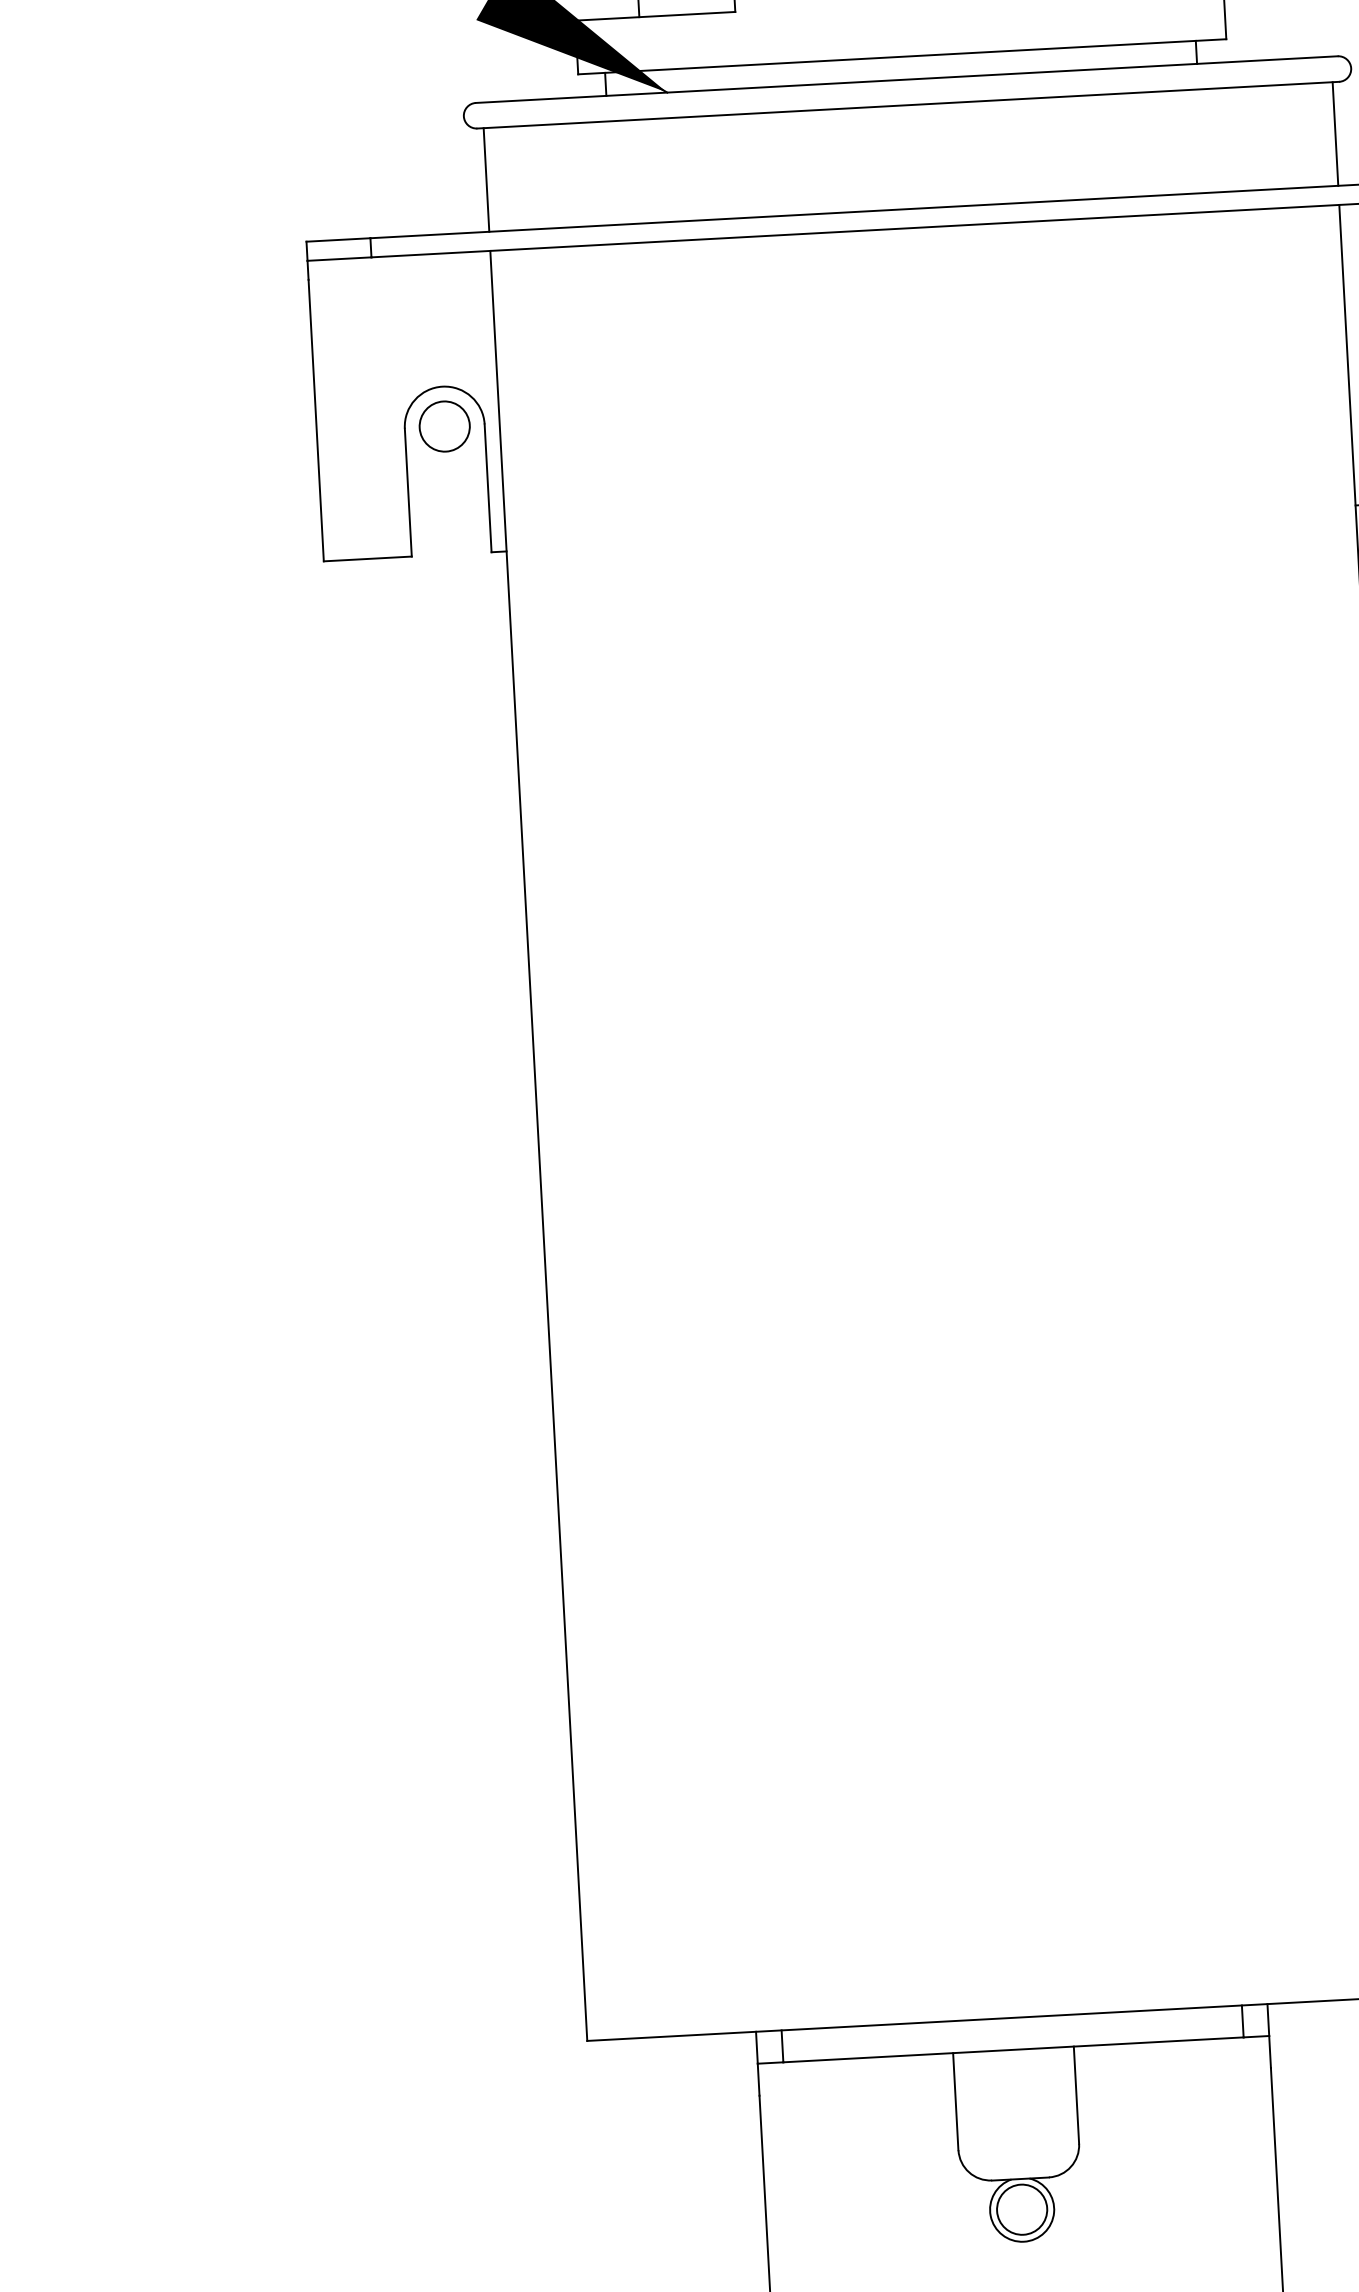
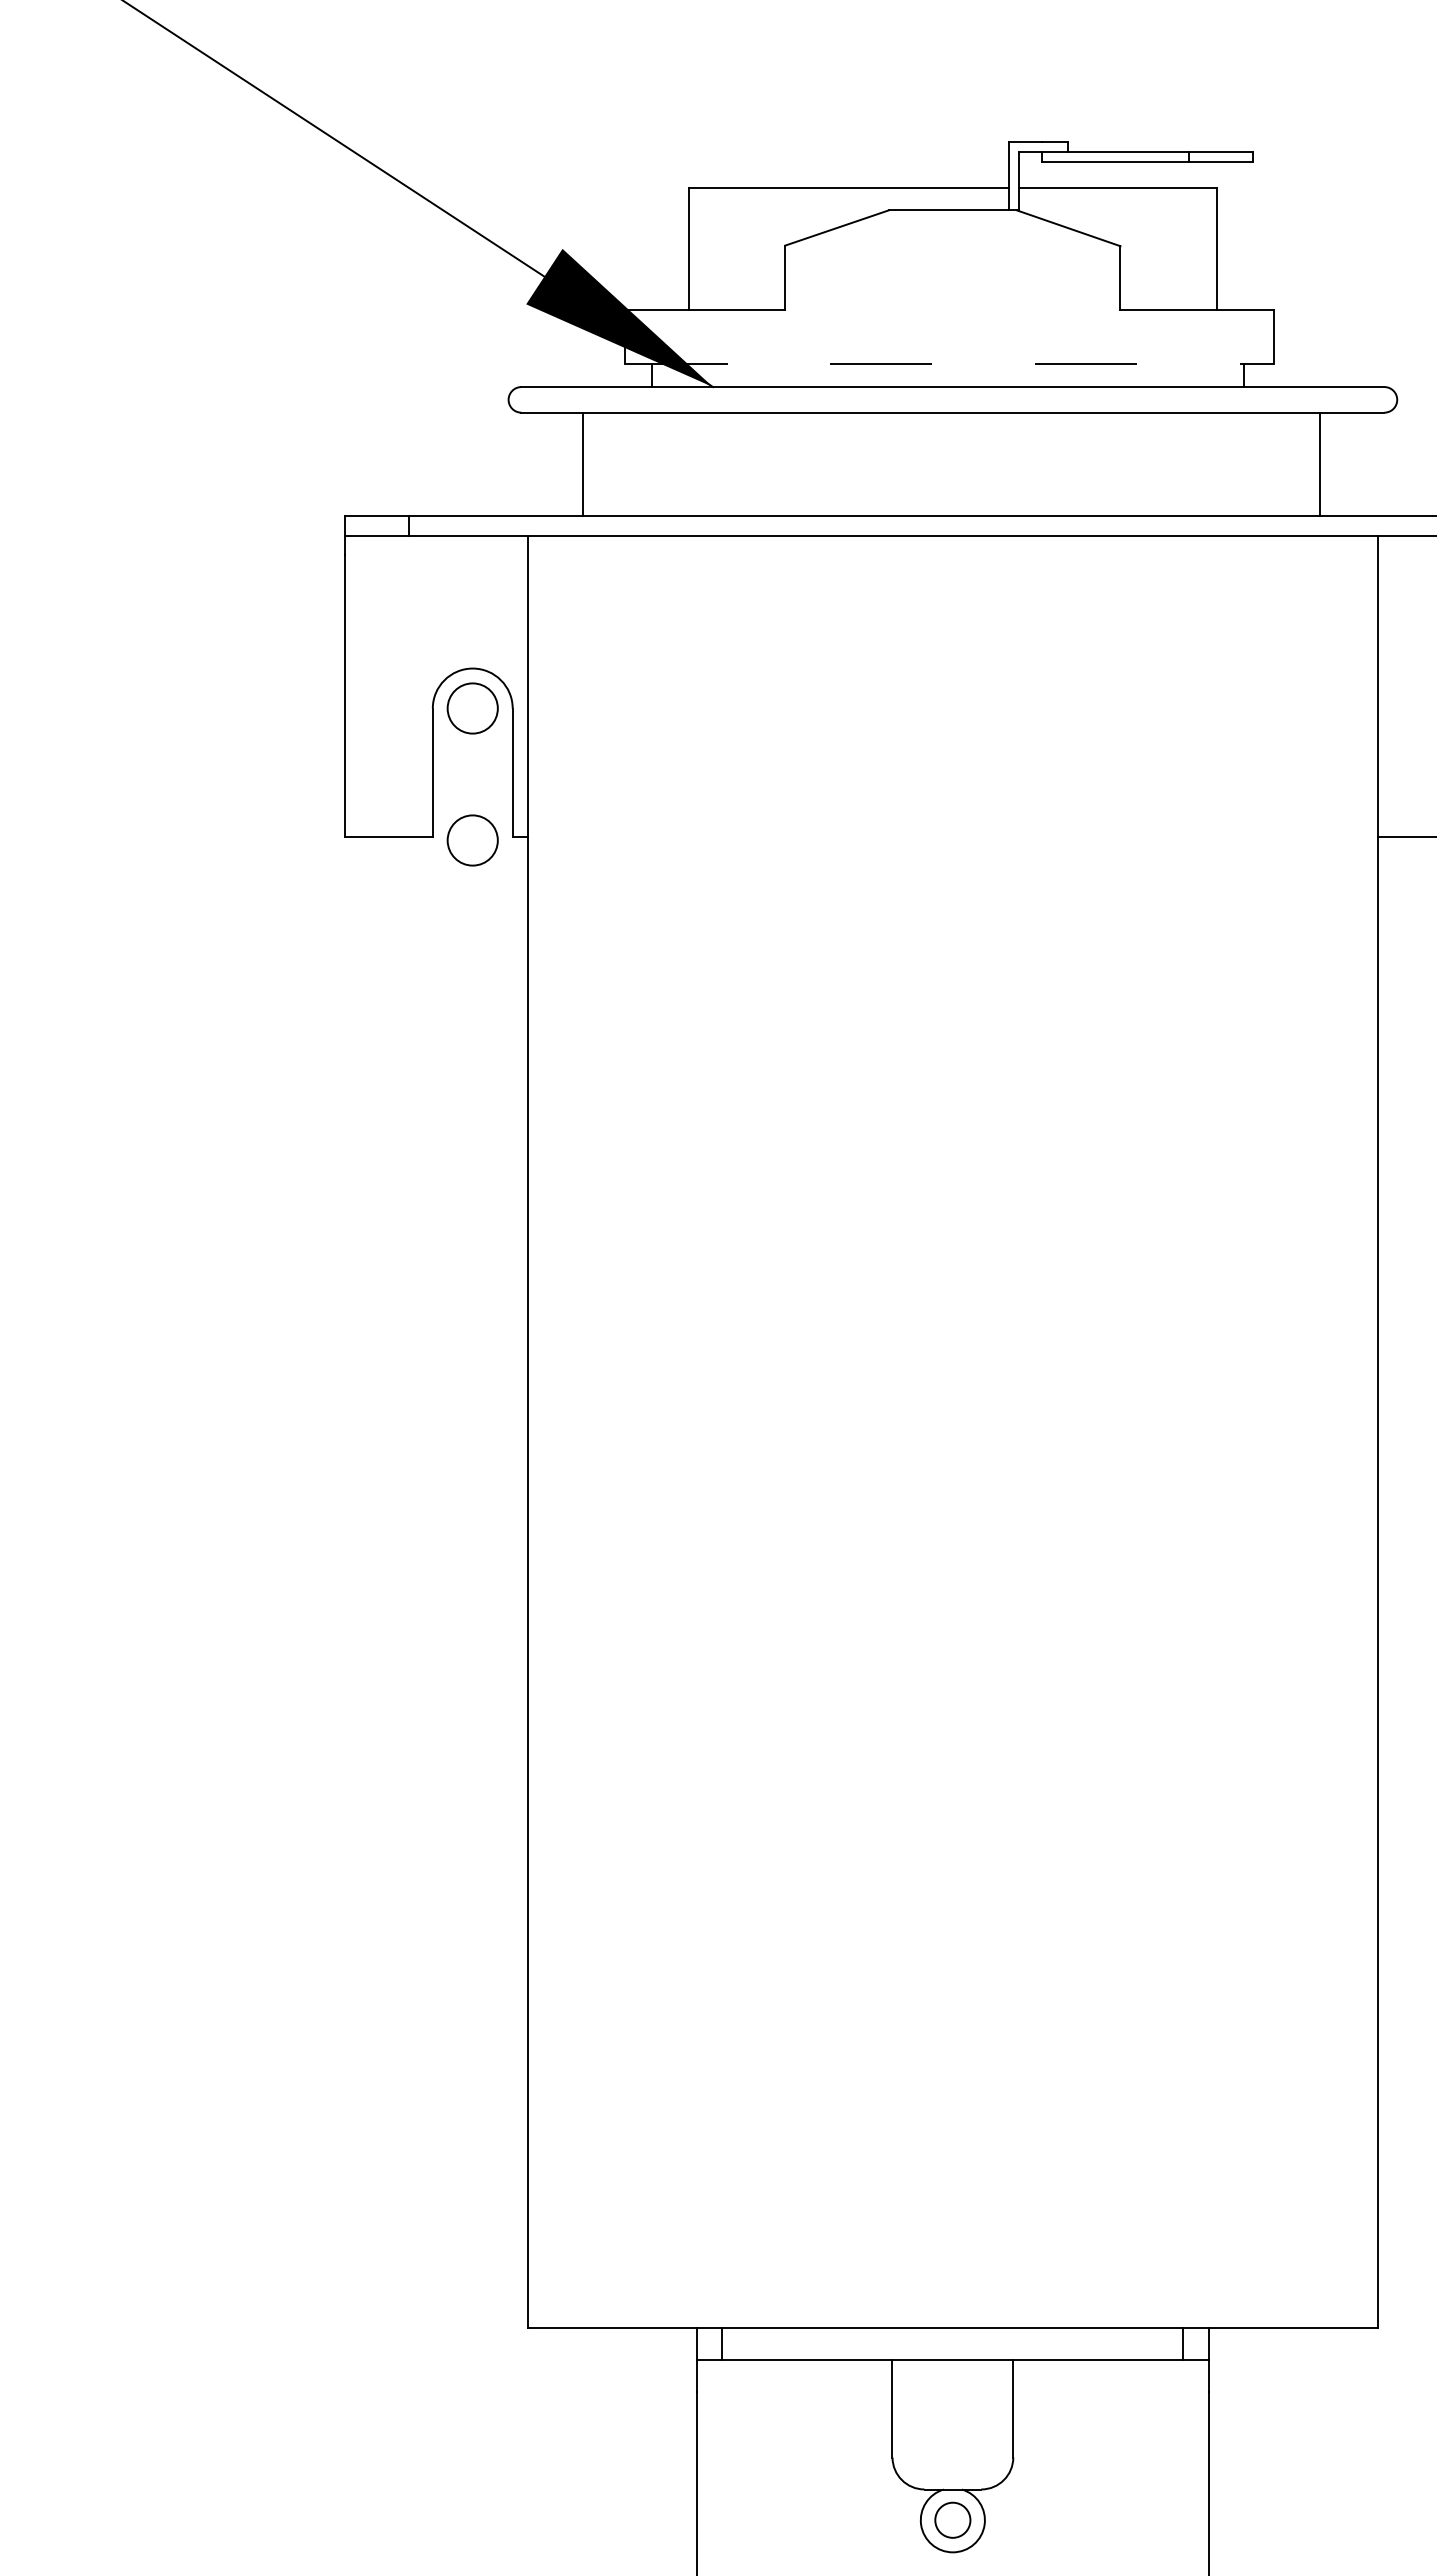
line: (902, 57) -> (949, 364), solid -> dashed
line: (1334, 133) -> (1319, 464), moved
line: (486, 179) -> (582, 464), moved
circle: (451, 558) -> (472, 840), added
circle: (1021, 2209) -> (952, 2520), size x0.7

